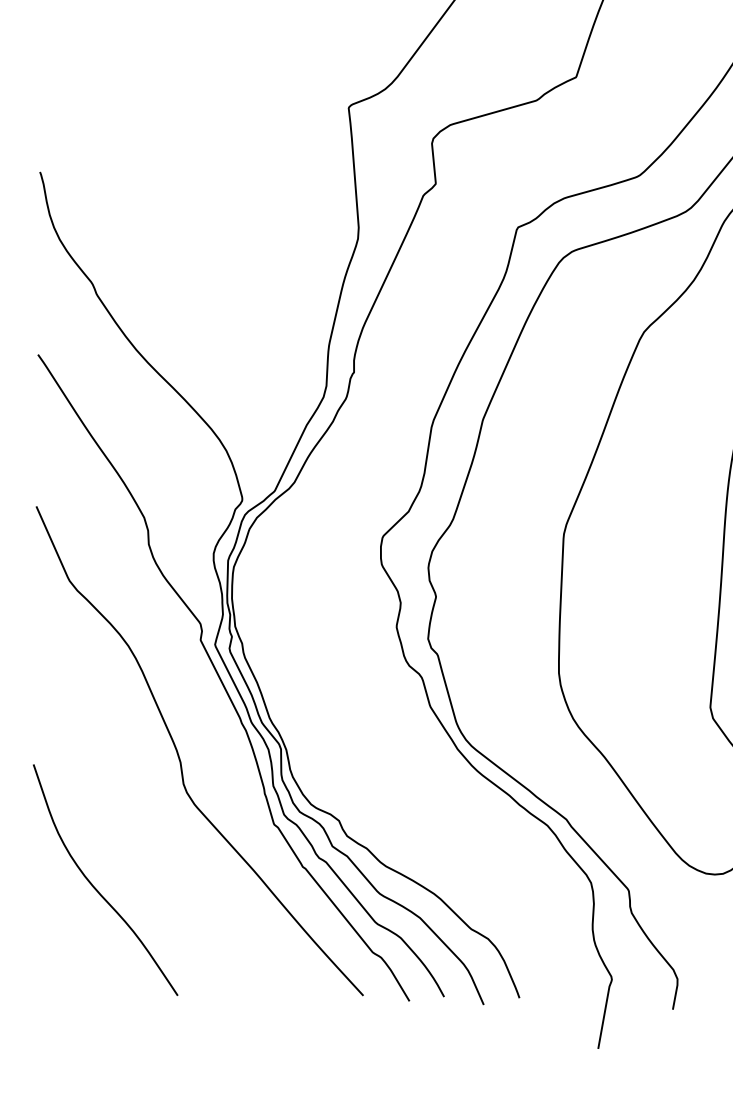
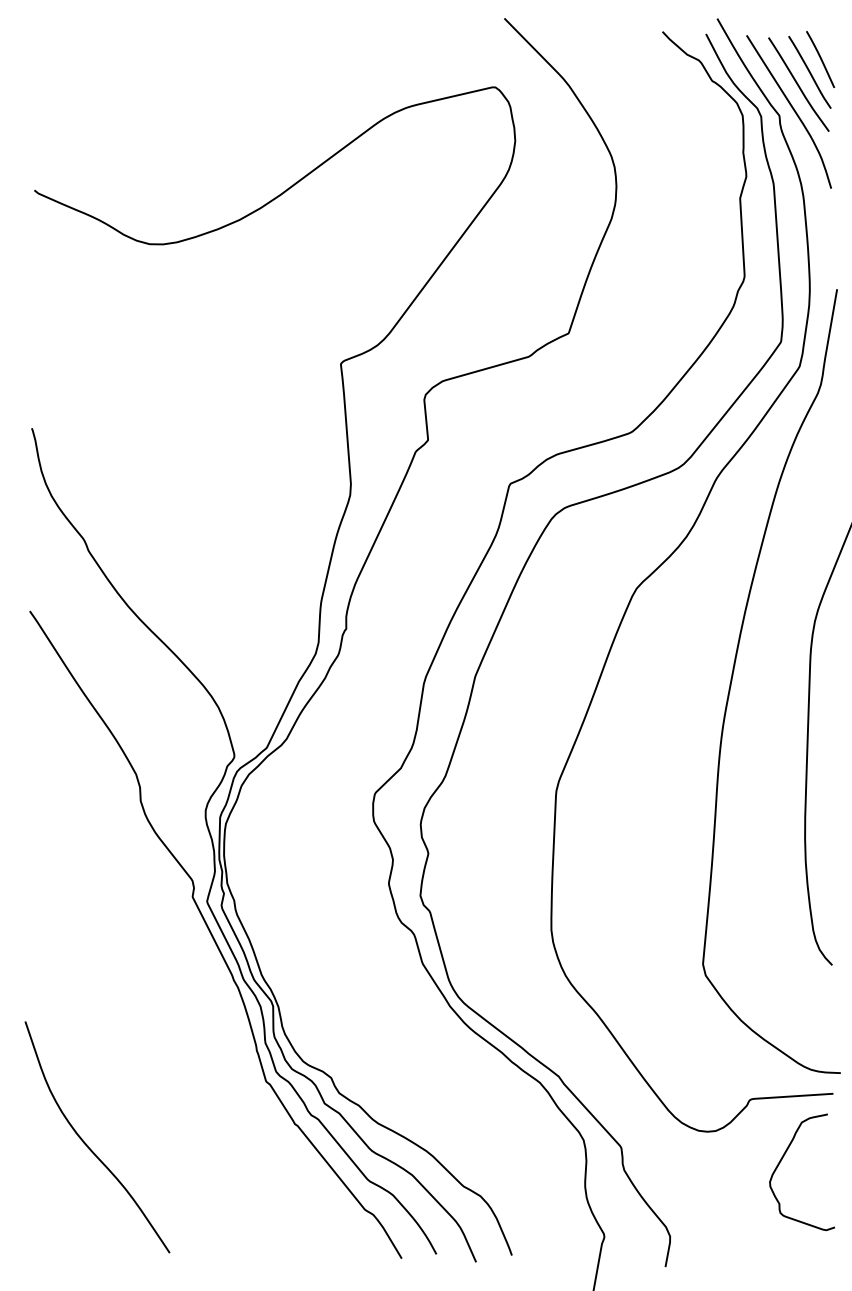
curve: (180, 758) -> (172, 1015), removed

